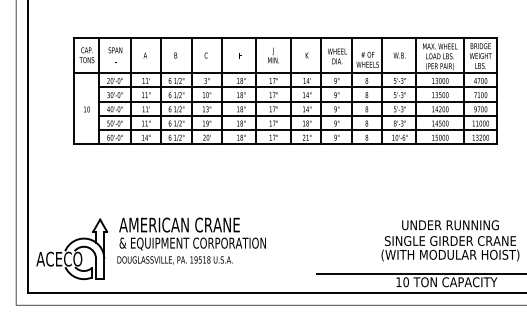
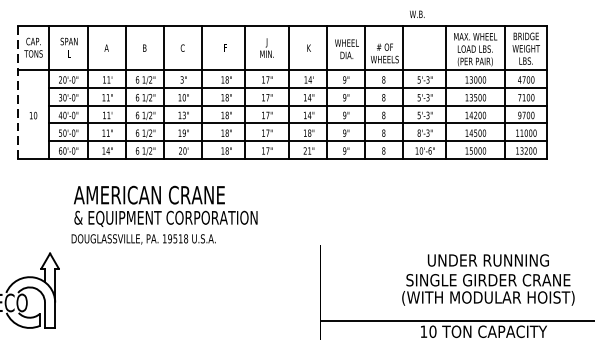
text: (399, 55) -> (417, 14), moved
line: (74, 90) -> (17, 91), solid -> dashed
text: (191, 240) -> (164, 214), moved

